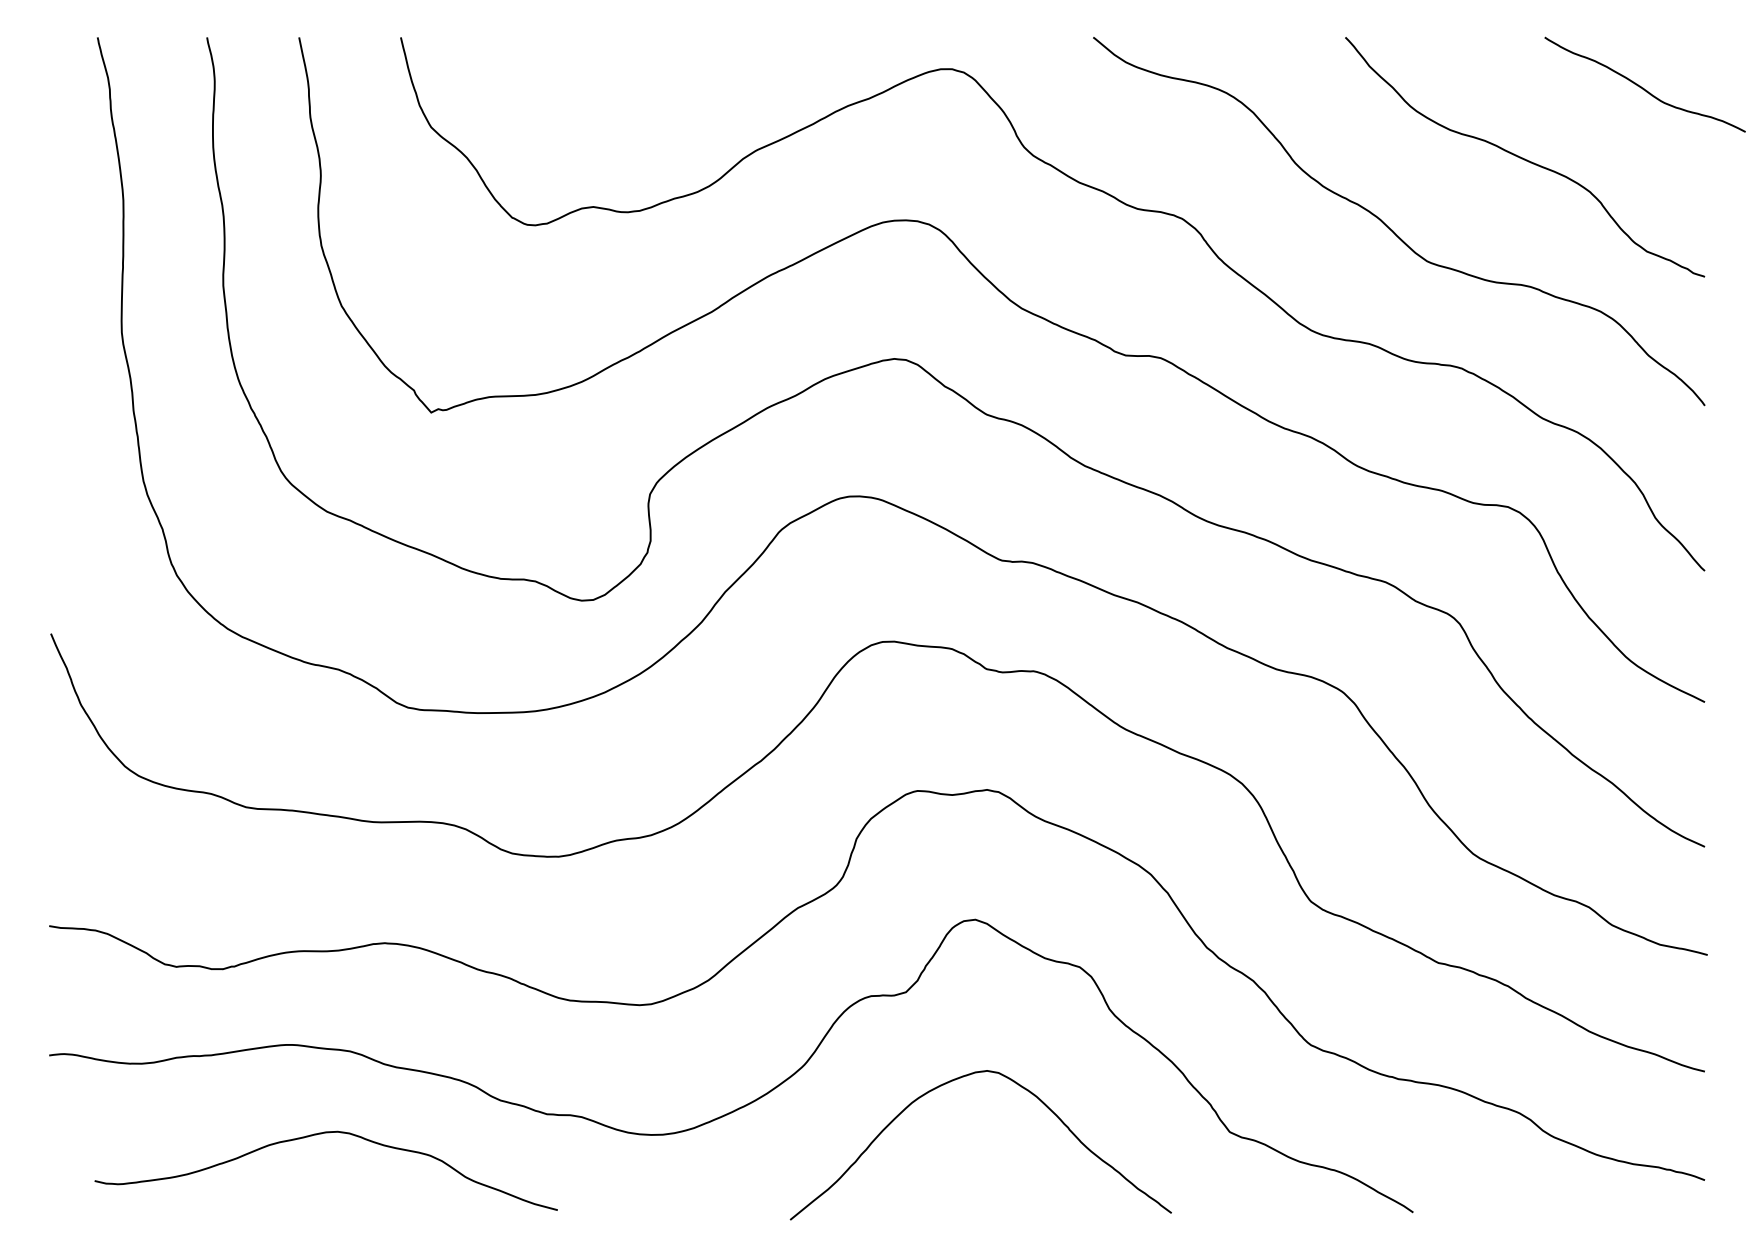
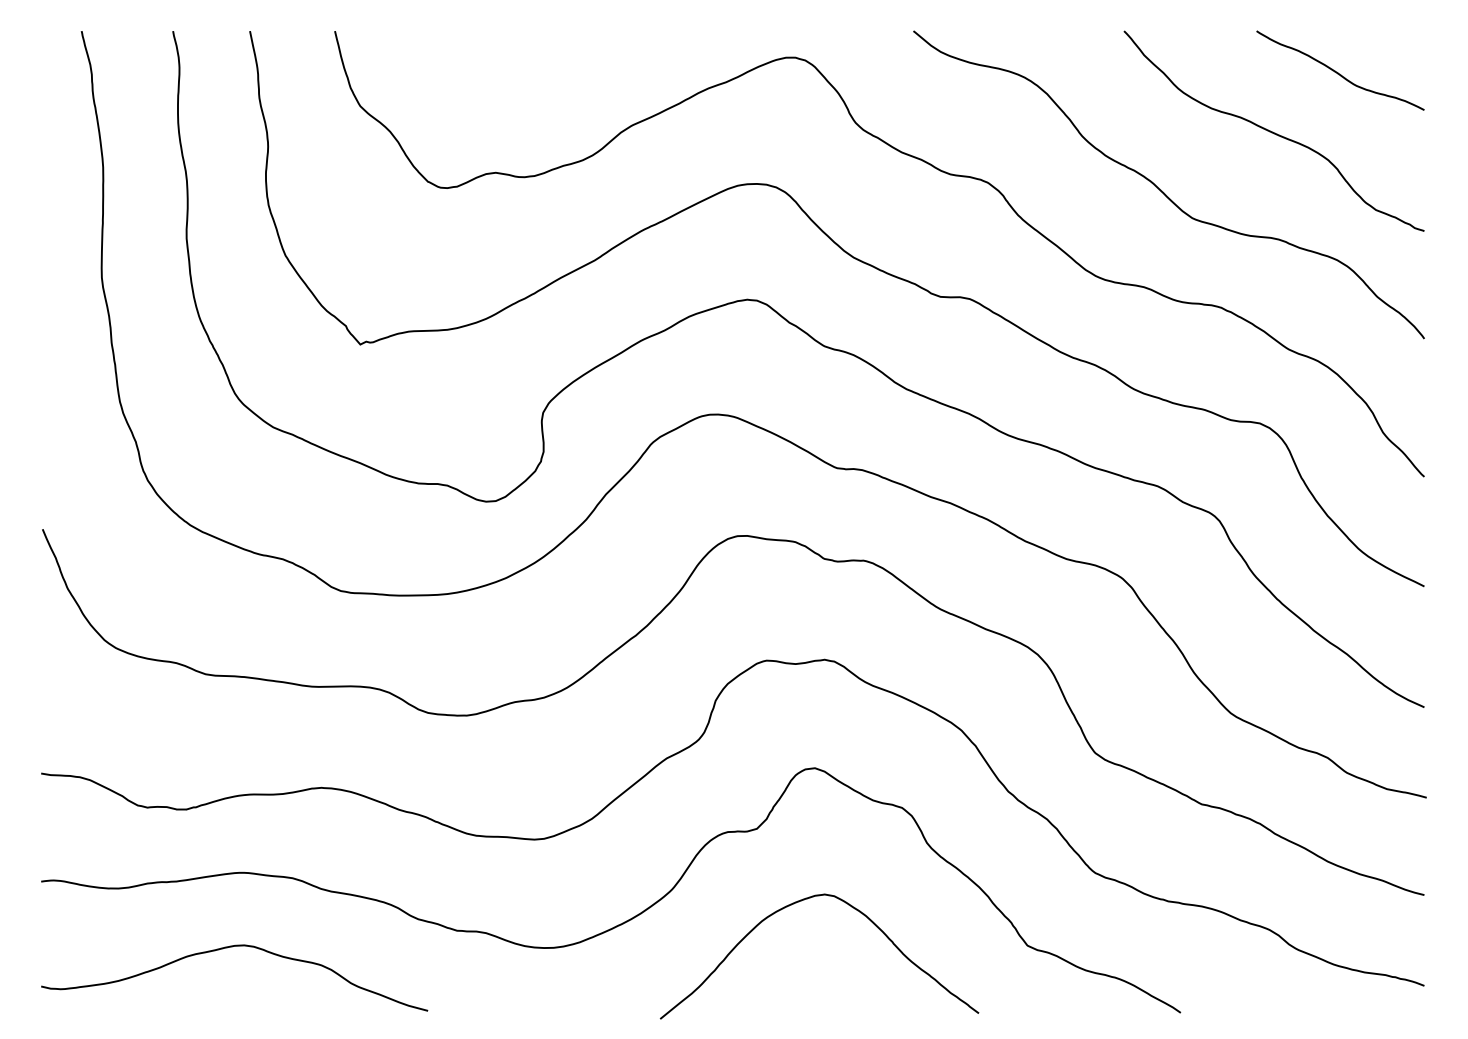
curve: (1642, 86) -> (1338, 72), moved
curve: (317, 1135) -> (227, 948), moved

